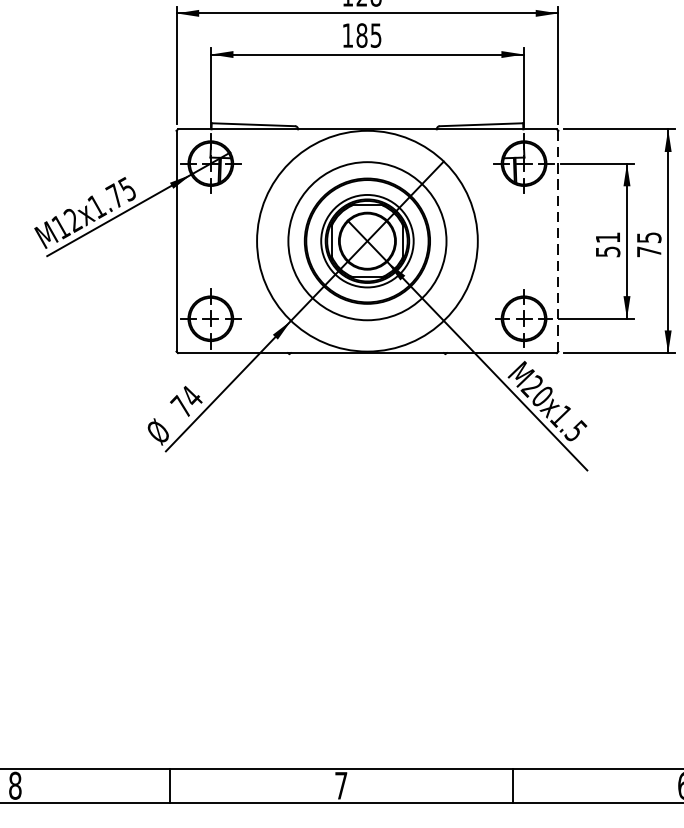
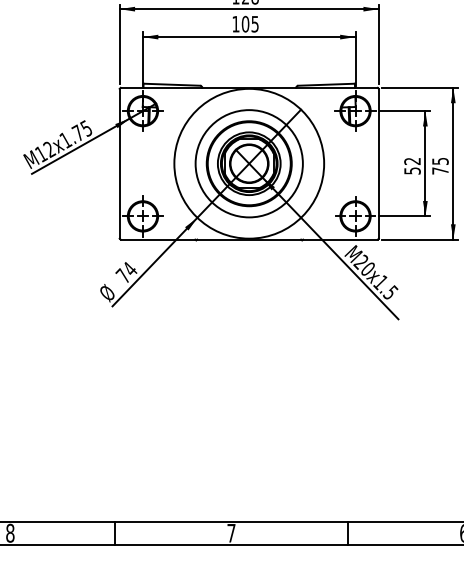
text: (361, 35) -> (245, 24), 185 -> 105
text: (608, 237) -> (412, 161), 51 -> 52
line: (557, 240) -> (378, 163), dashed -> solid

